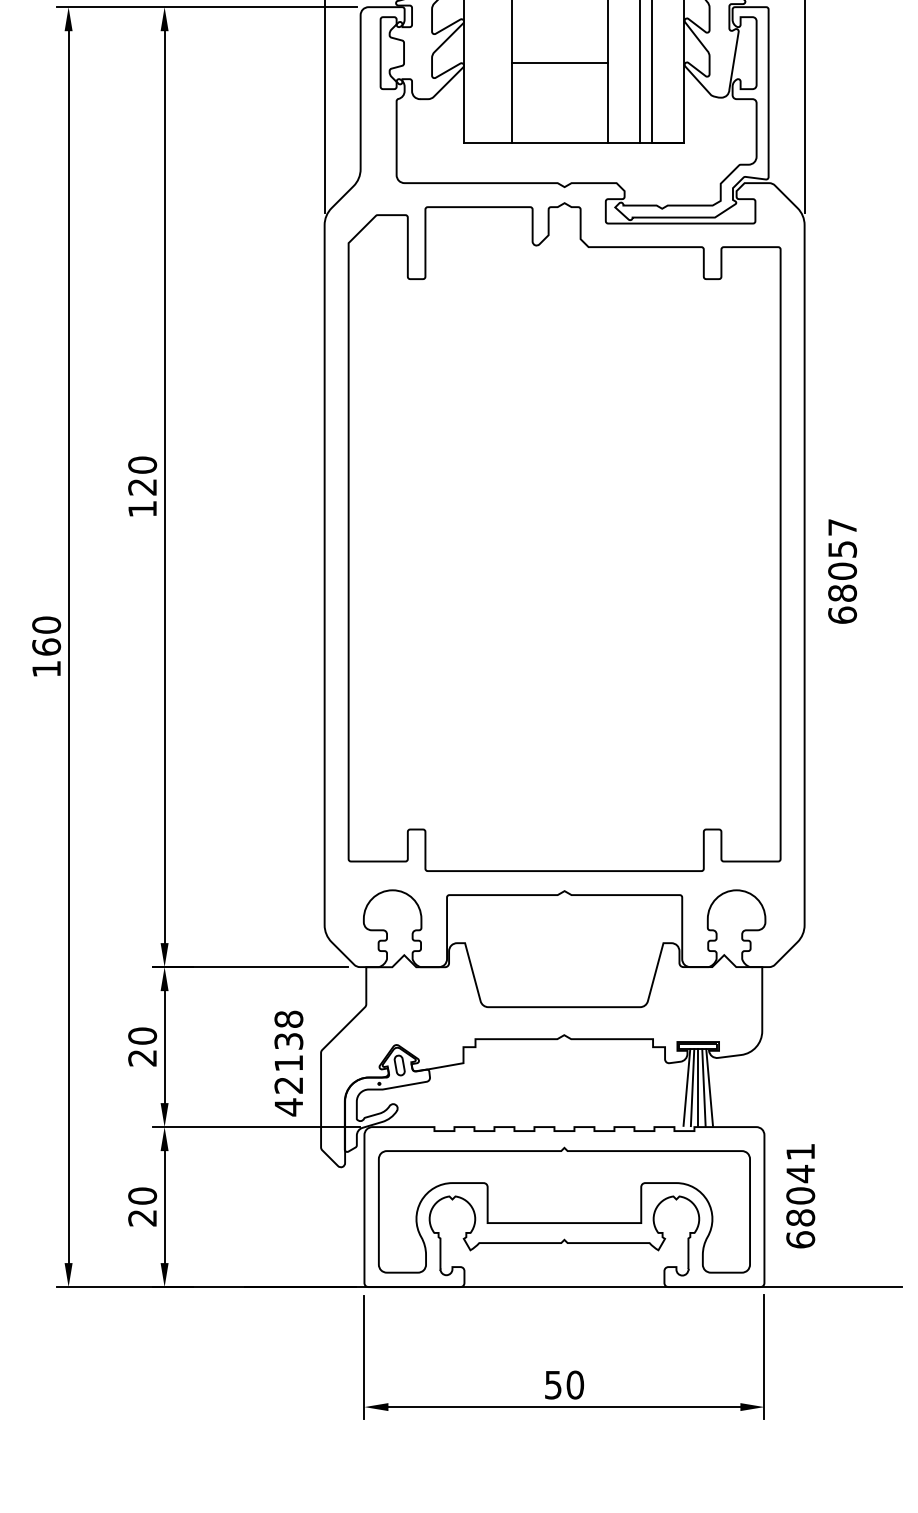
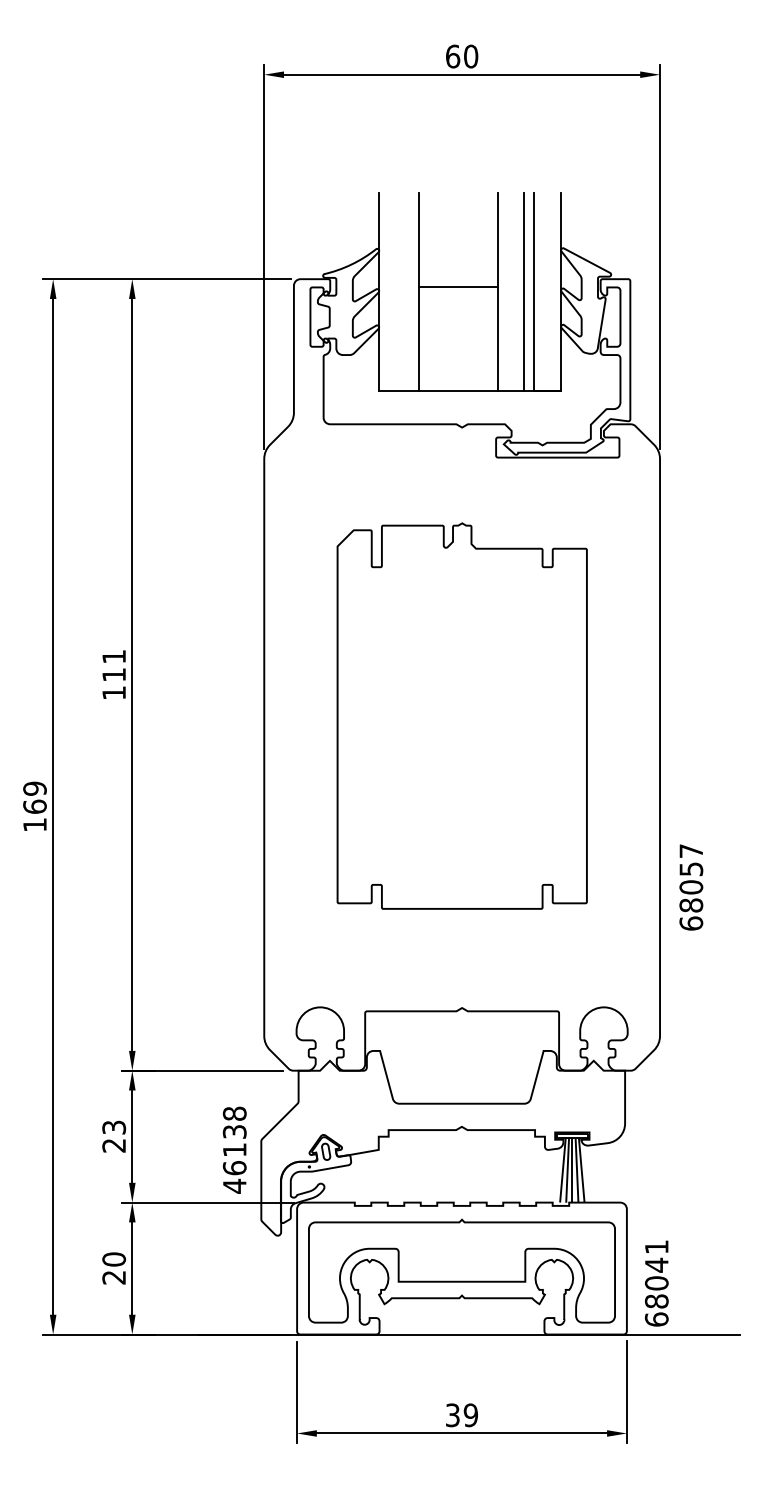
line: (560, 63) -> (458, 287), moved
text: (143, 475) -> (114, 665), 120 -> 111
part: (565, 536) -> (462, 715), size x0.7
text: (842, 571) -> (691, 887), moved
text: (45, 624) -> (34, 788), 160 -> 169
text: (143, 1036) -> (114, 1127), 20 -> 23
text: (288, 1085) -> (234, 1168), 42138 -> 46138
text: (800, 1196) -> (656, 1283), moved
text: (565, 1385) -> (462, 1415), 50 -> 39

